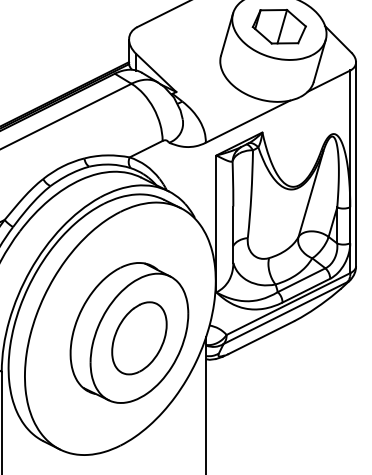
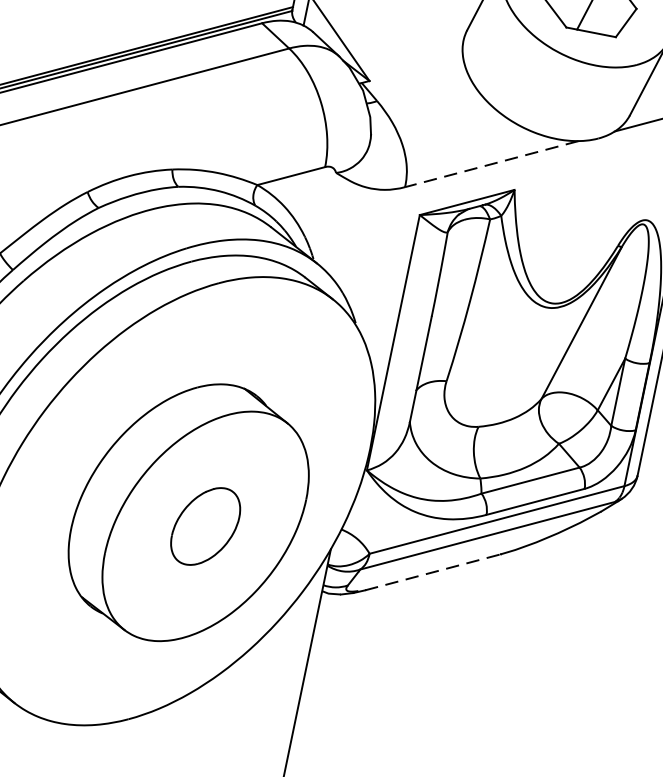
line: (247, 121) -> (490, 163), solid -> dashed
line: (261, 337) -> (433, 571), solid -> dashed
part: (139, 338) -> (205, 526), size x0.6

